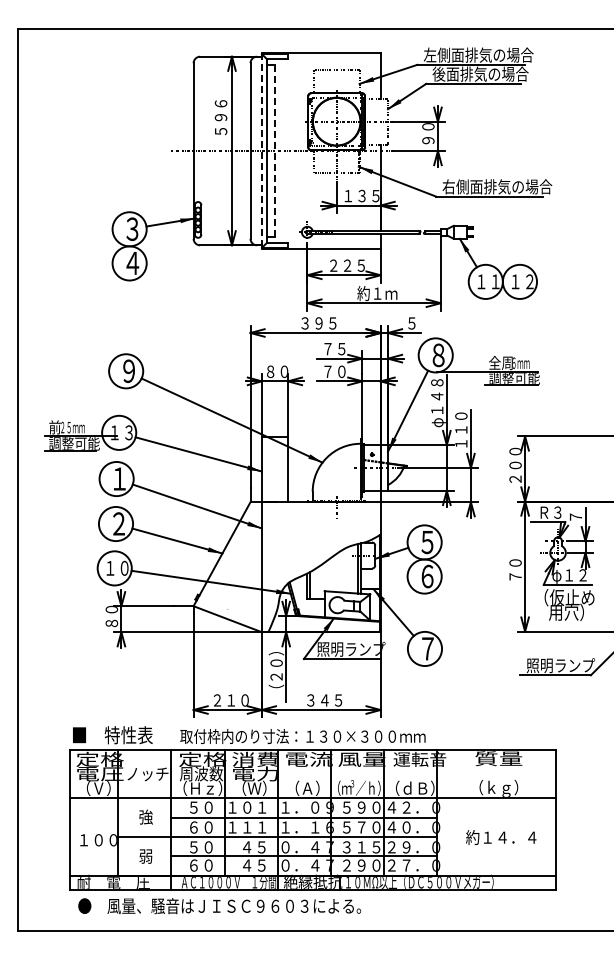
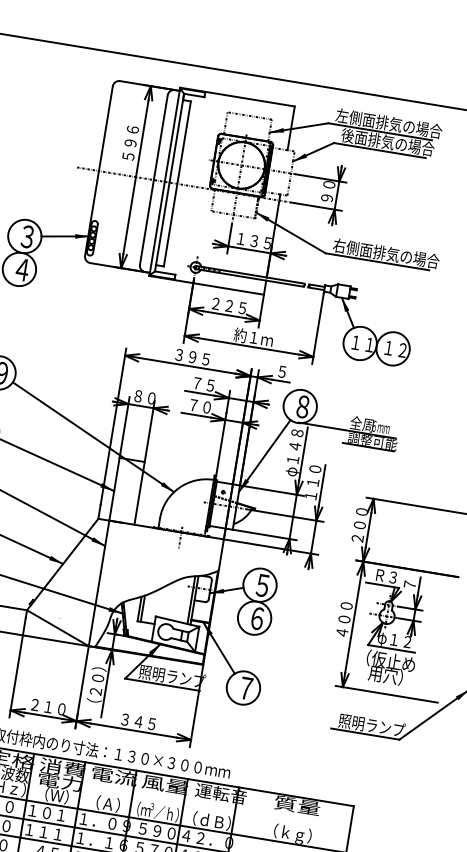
line: (261, 151) -> (164, 182), dashed -> solid
line: (274, 151) -> (176, 184), dashed -> solid
text: (515, 562) -> (344, 618), ７０ -> ４００

